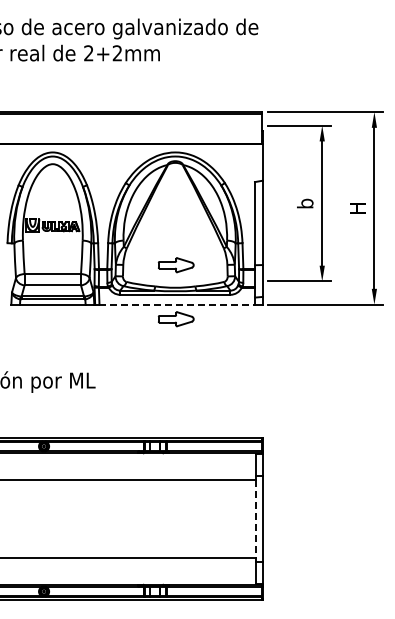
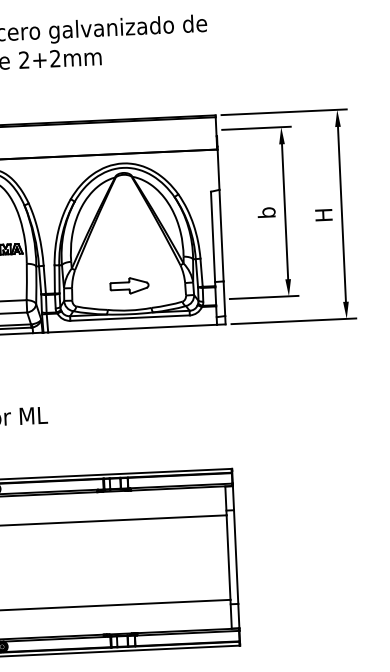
line: (177, 304) -> (132, 328), dashed -> solid
part: (175, 319) -> (131, 344), removed
line: (255, 519) -> (228, 558), dashed -> solid

